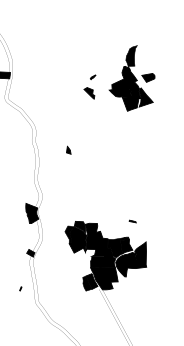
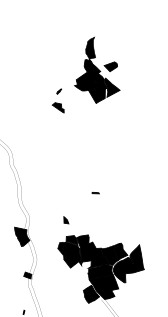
part: (131, 78) -> (94, 70), moved
part: (68, 149) -> (65, 219), moved
part: (132, 221) -> (95, 193), moved

